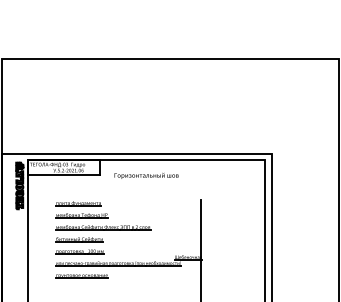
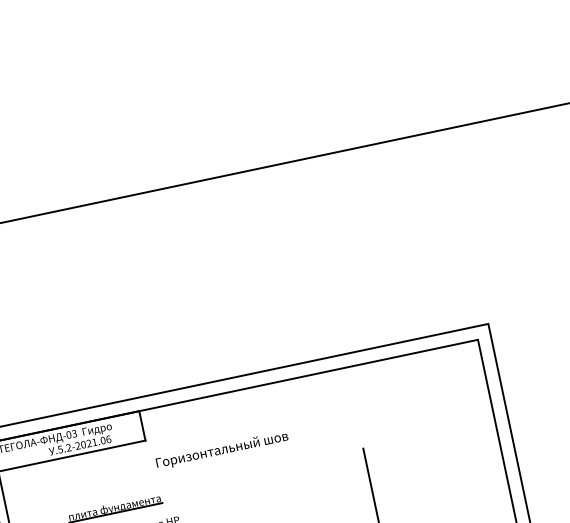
text: (146, 175) -> (221, 449), moved

